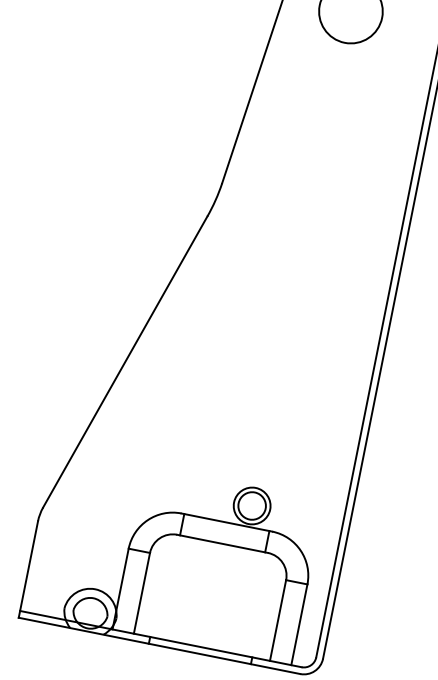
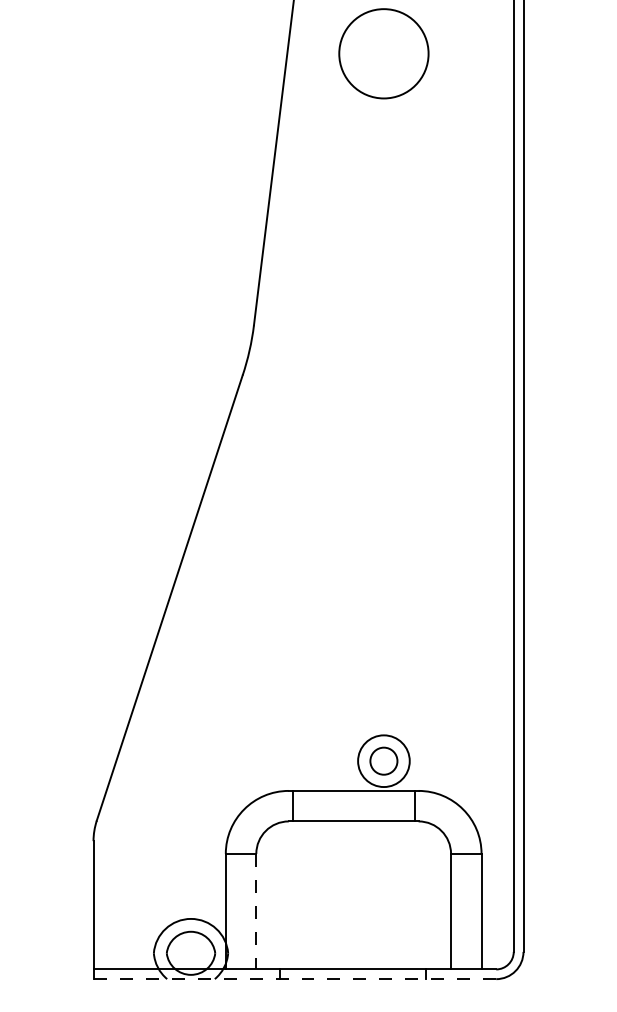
circle: (251, 505) -> (383, 760), size x0.7
line: (142, 593) -> (256, 911), solid -> dashed
line: (159, 646) -> (294, 979), solid -> dashed

